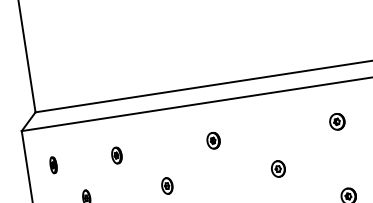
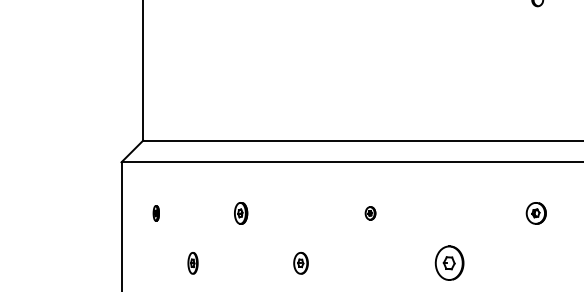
part: (213, 140) -> (370, 213), size x0.6
part: (53, 165) -> (156, 213), size x0.7
part: (278, 169) -> (449, 263), size x1.6

